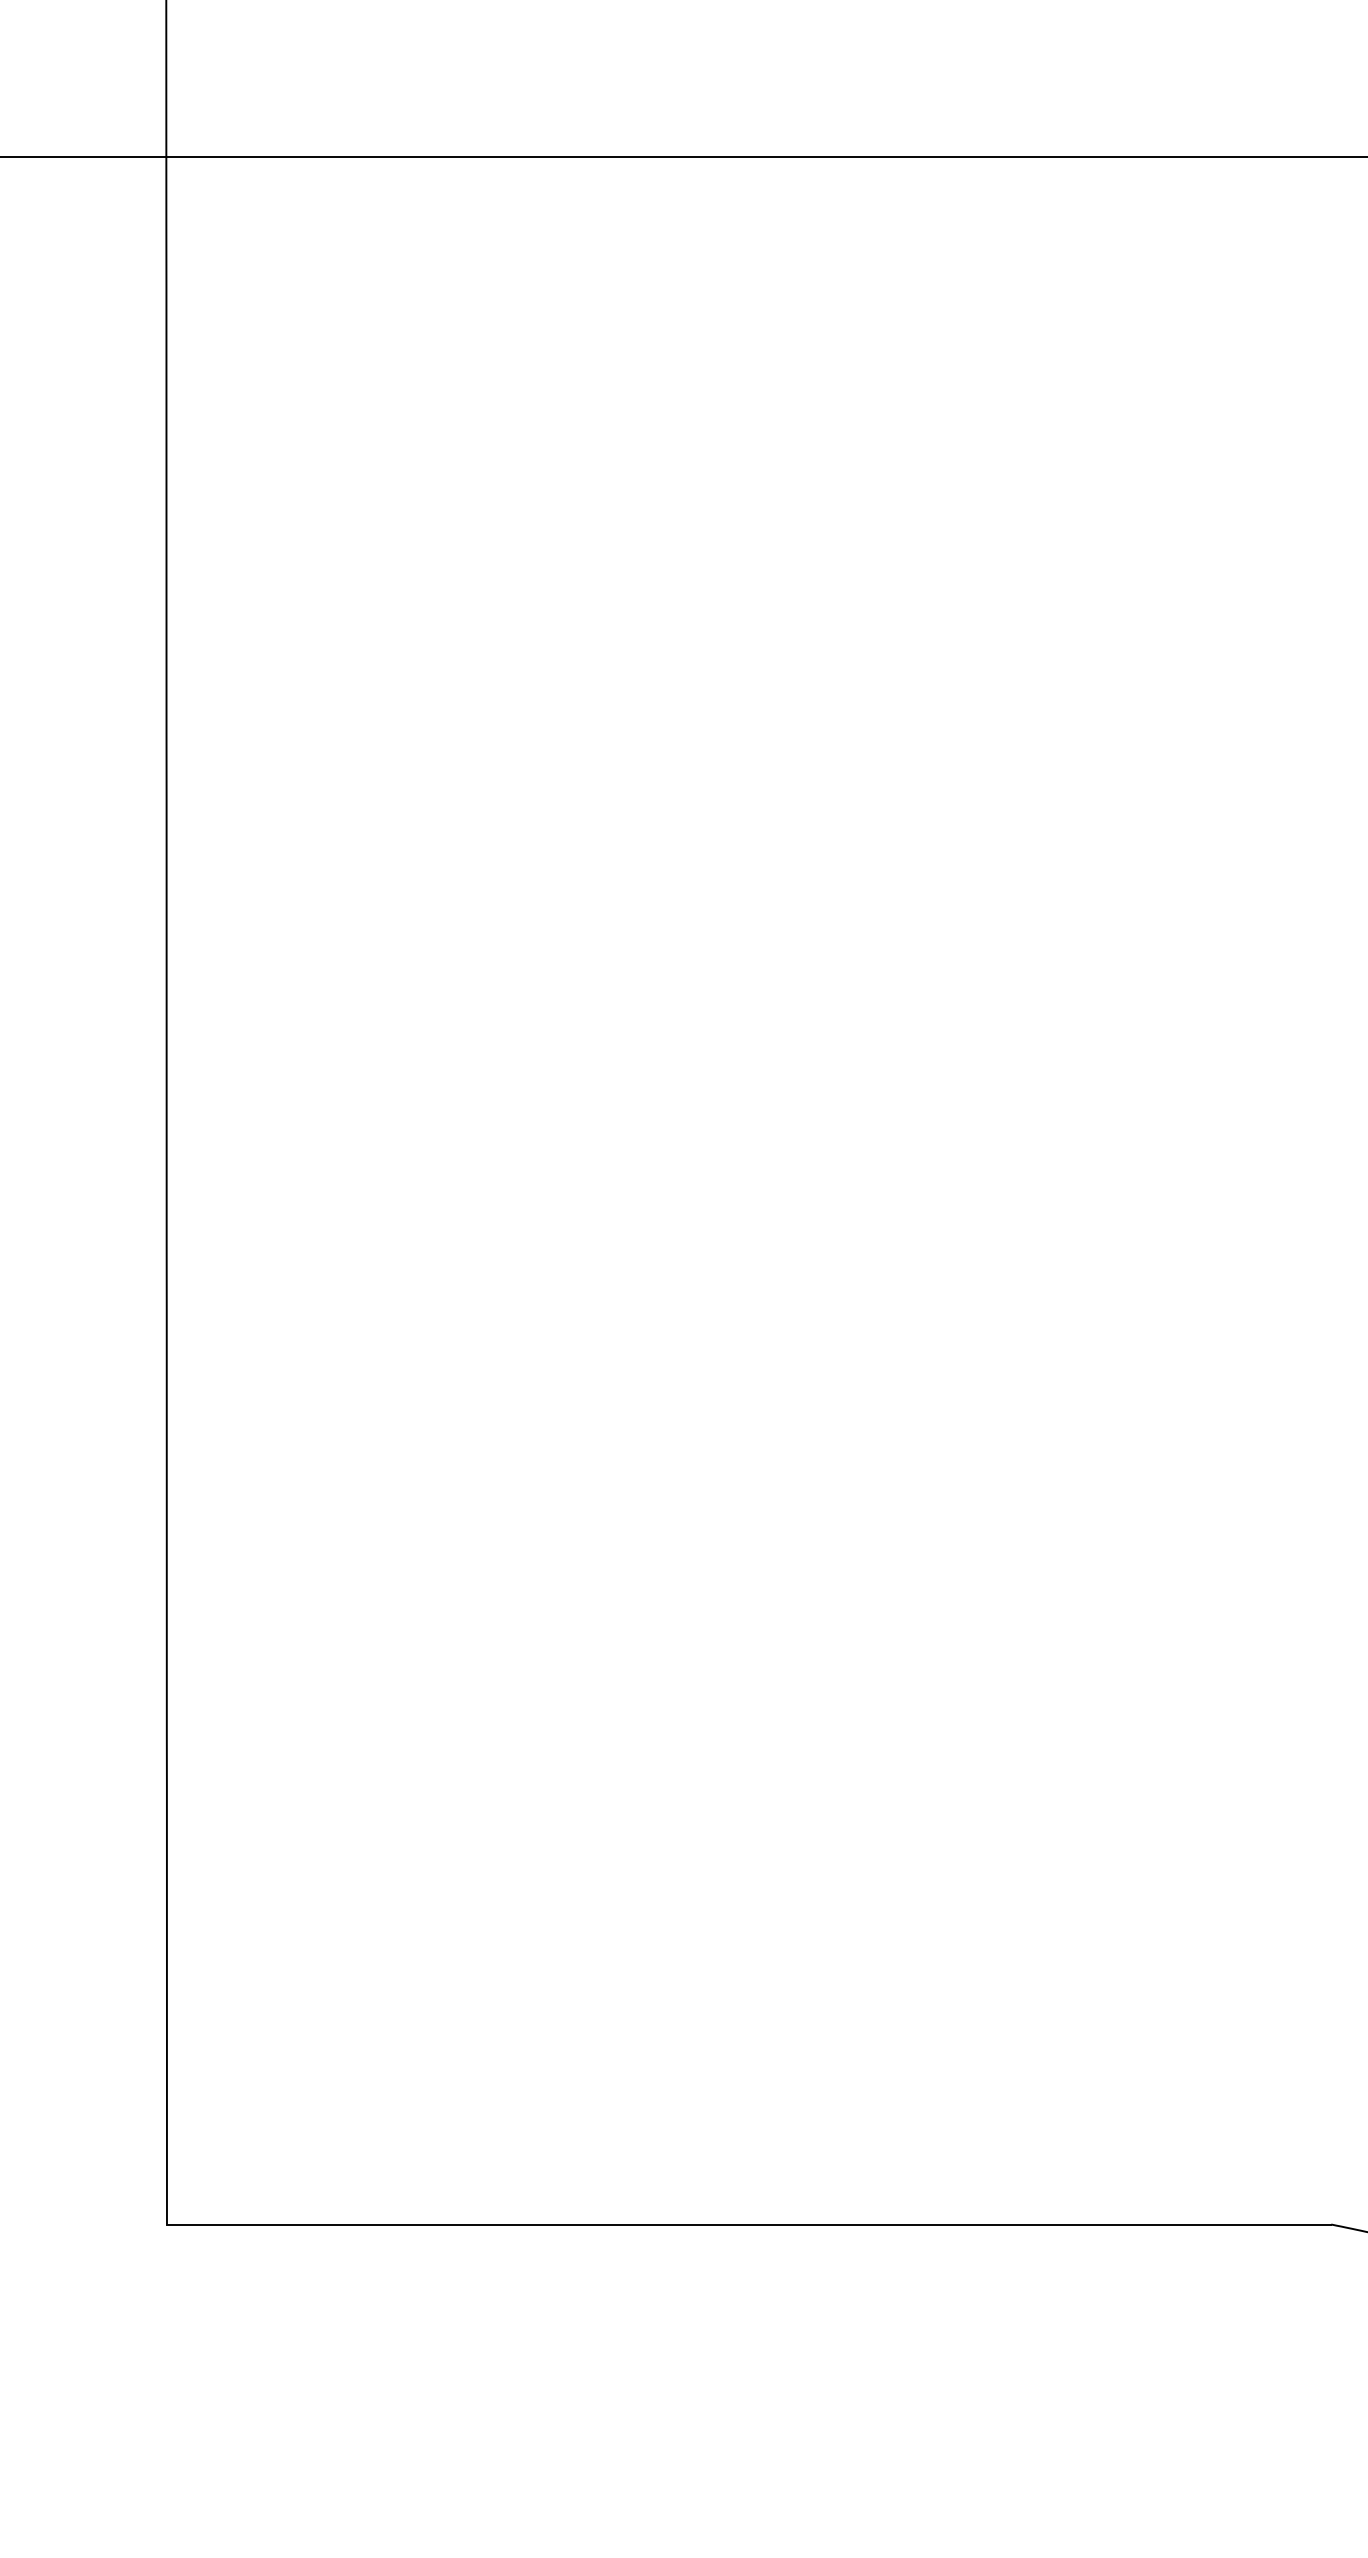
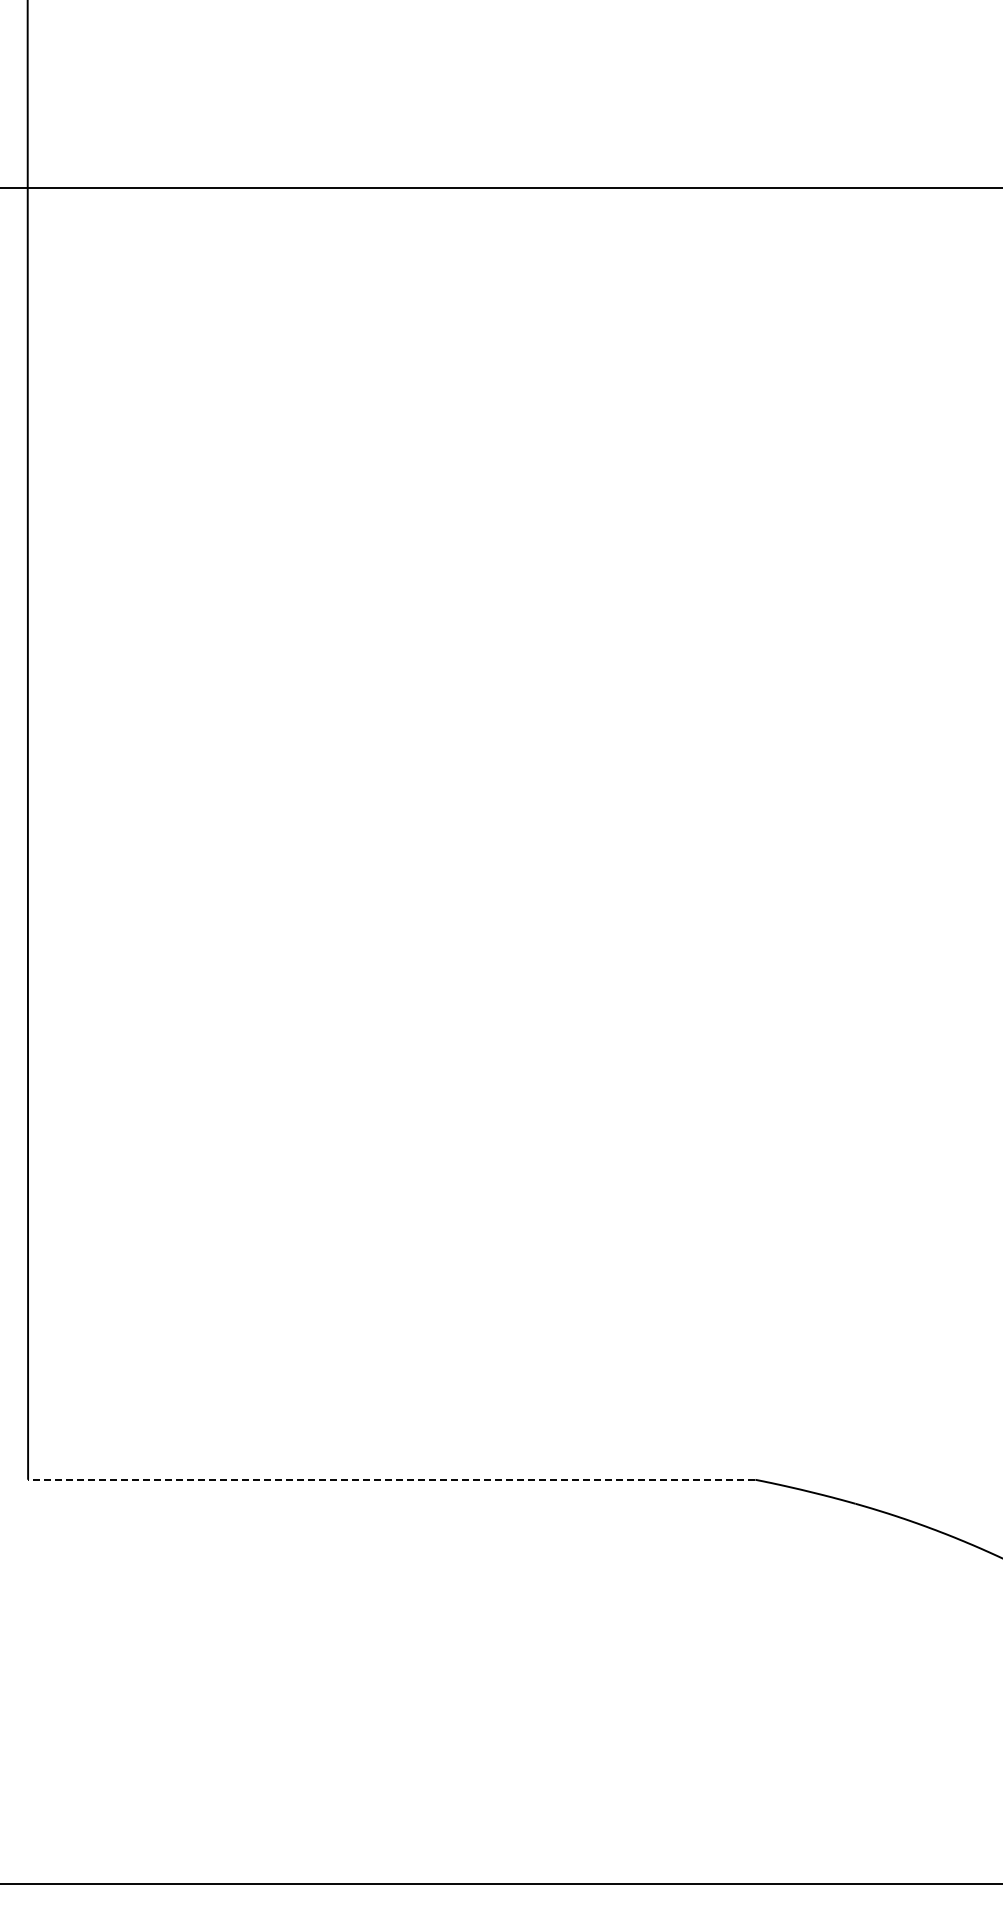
line: (748, 2224) -> (391, 1479), solid -> dashed

